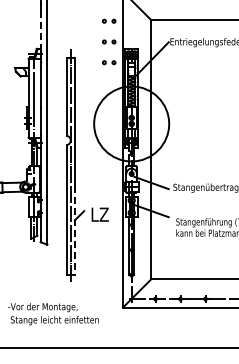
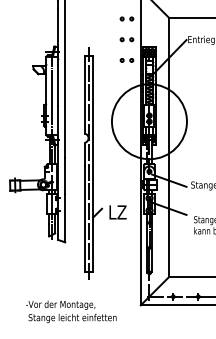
line: (40, 29) -> (58, 27), dashed -> solid
line: (75, 230) -> (93, 228), dashed -> solid

